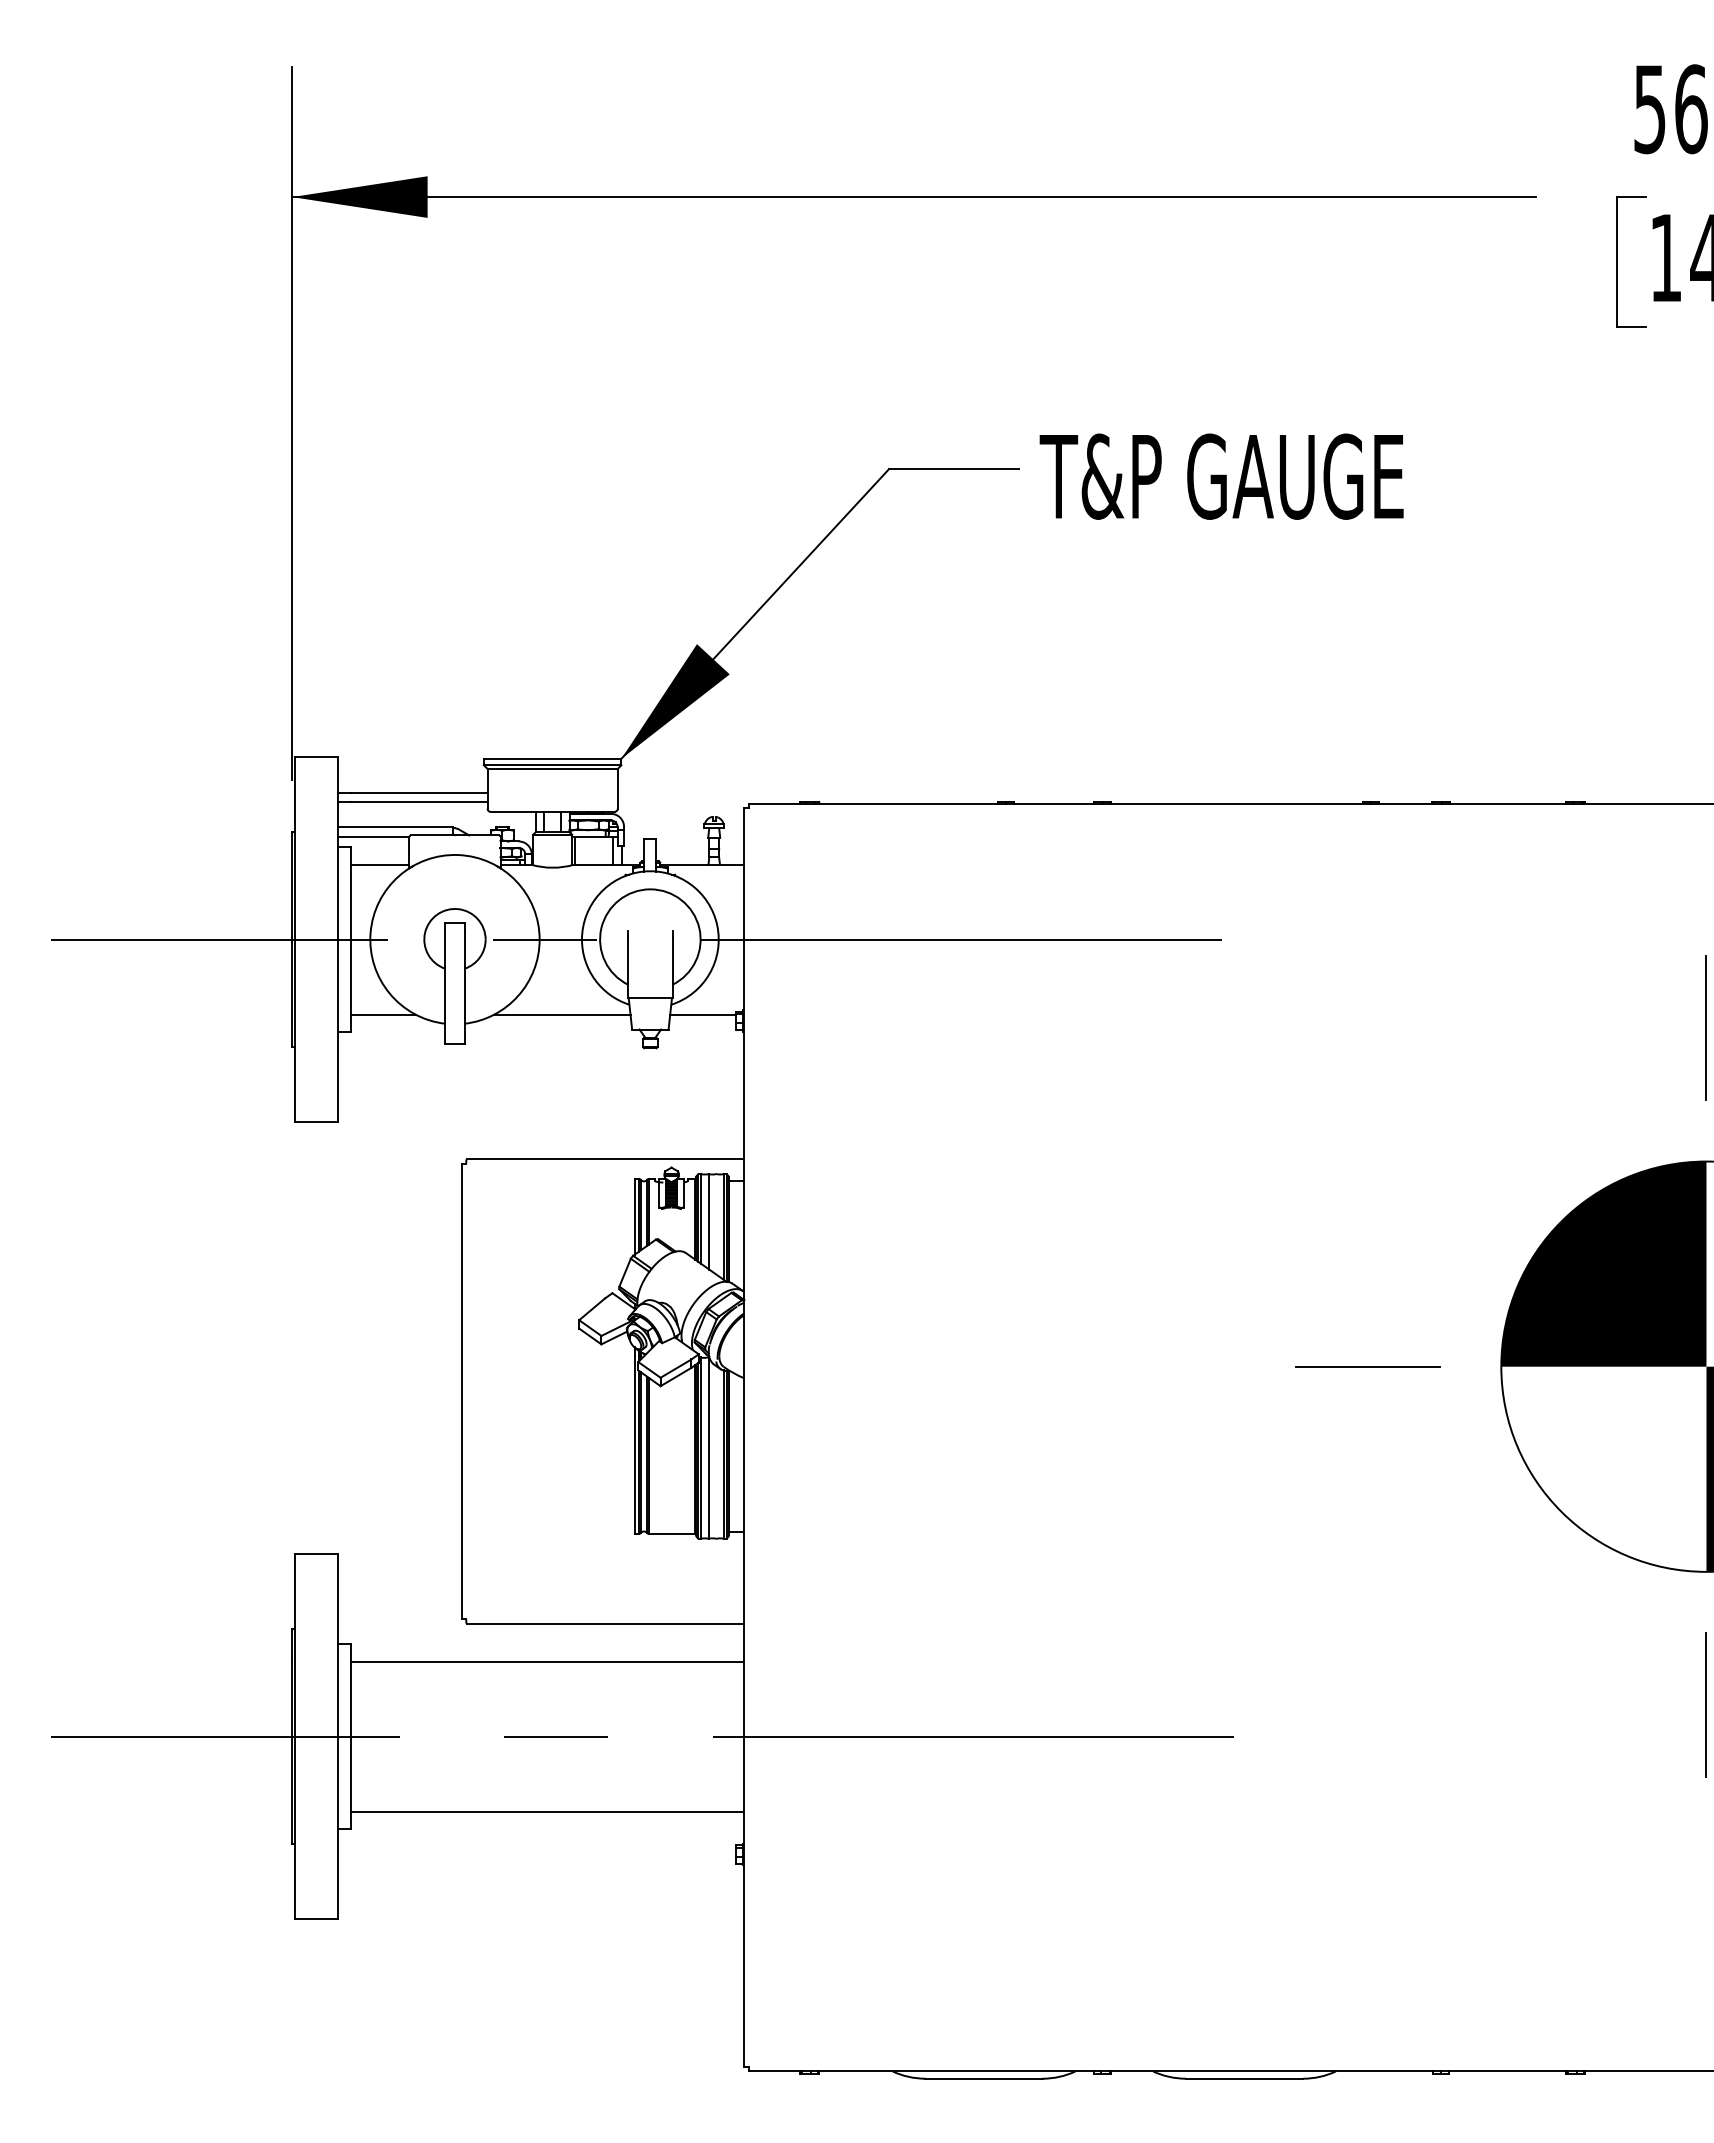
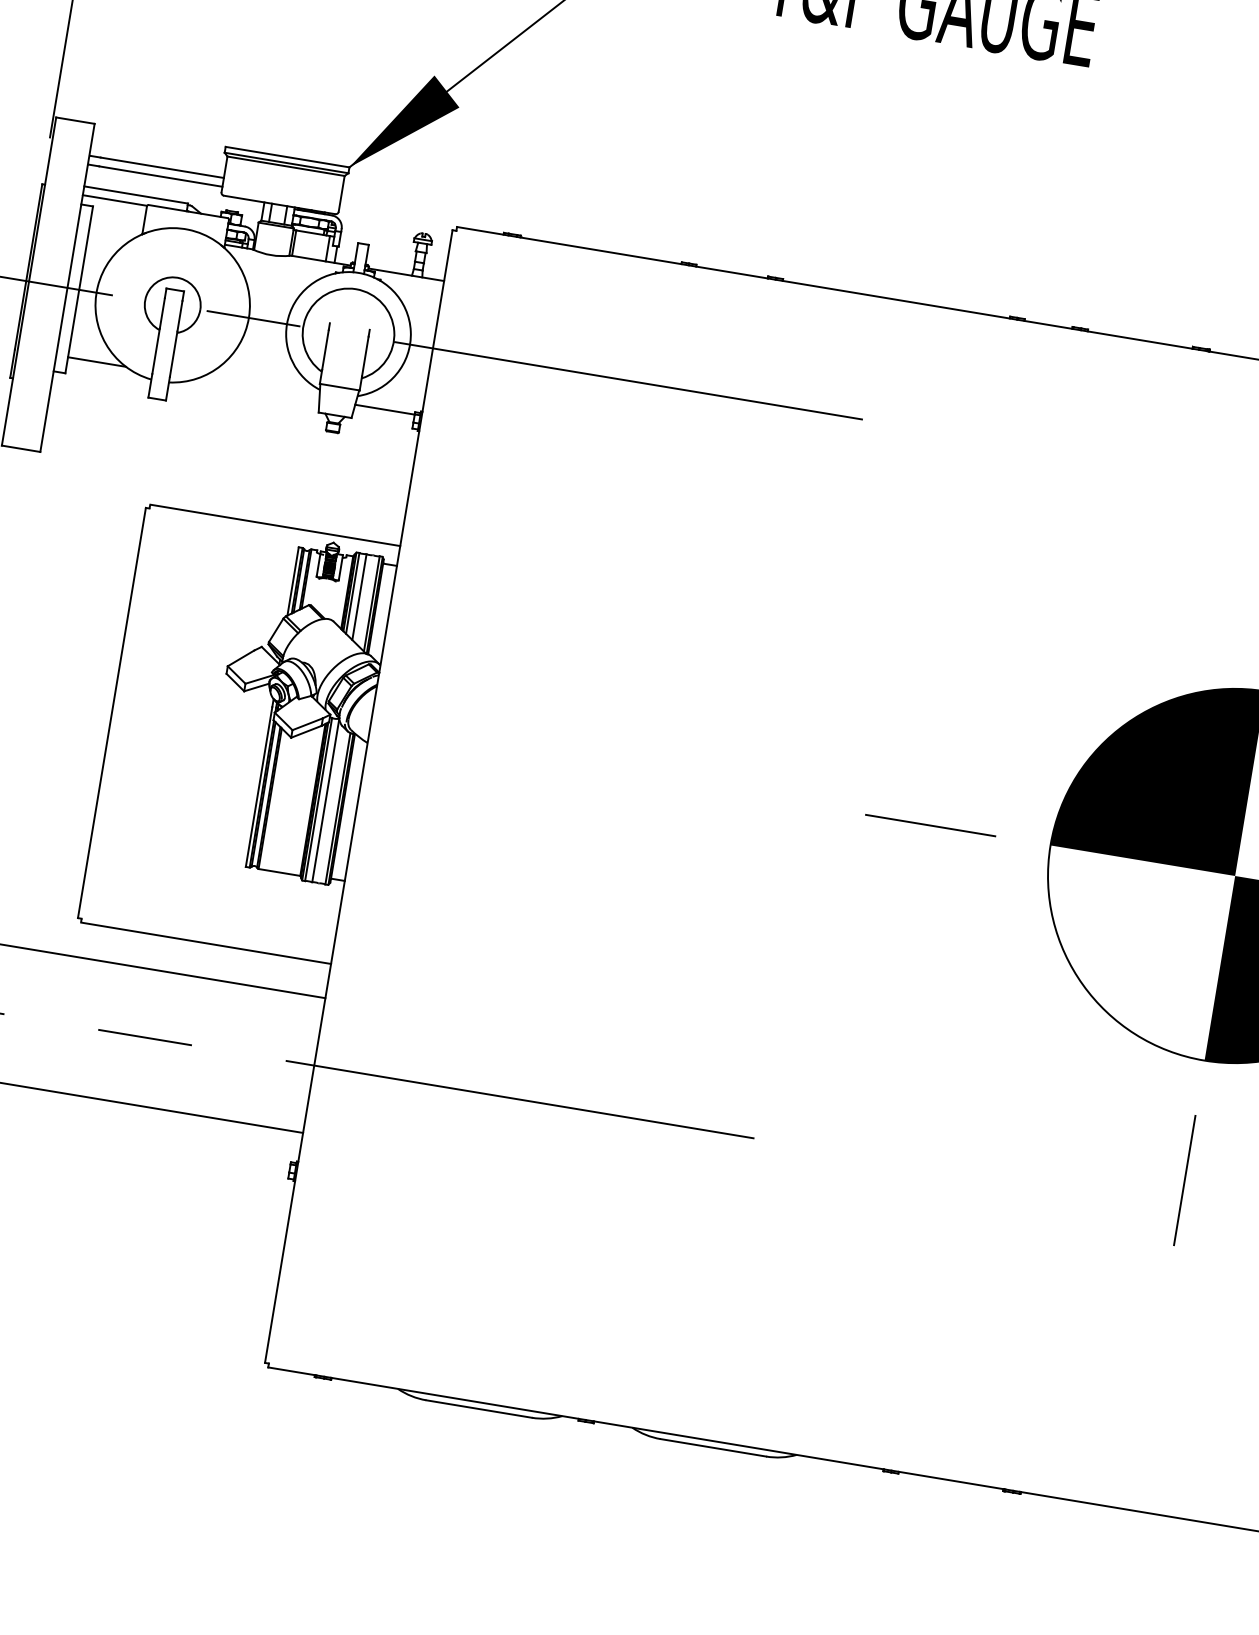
line: (380, 864) -> (116, 226), removed
line: (562, 1014) -> (258, 388), removed

